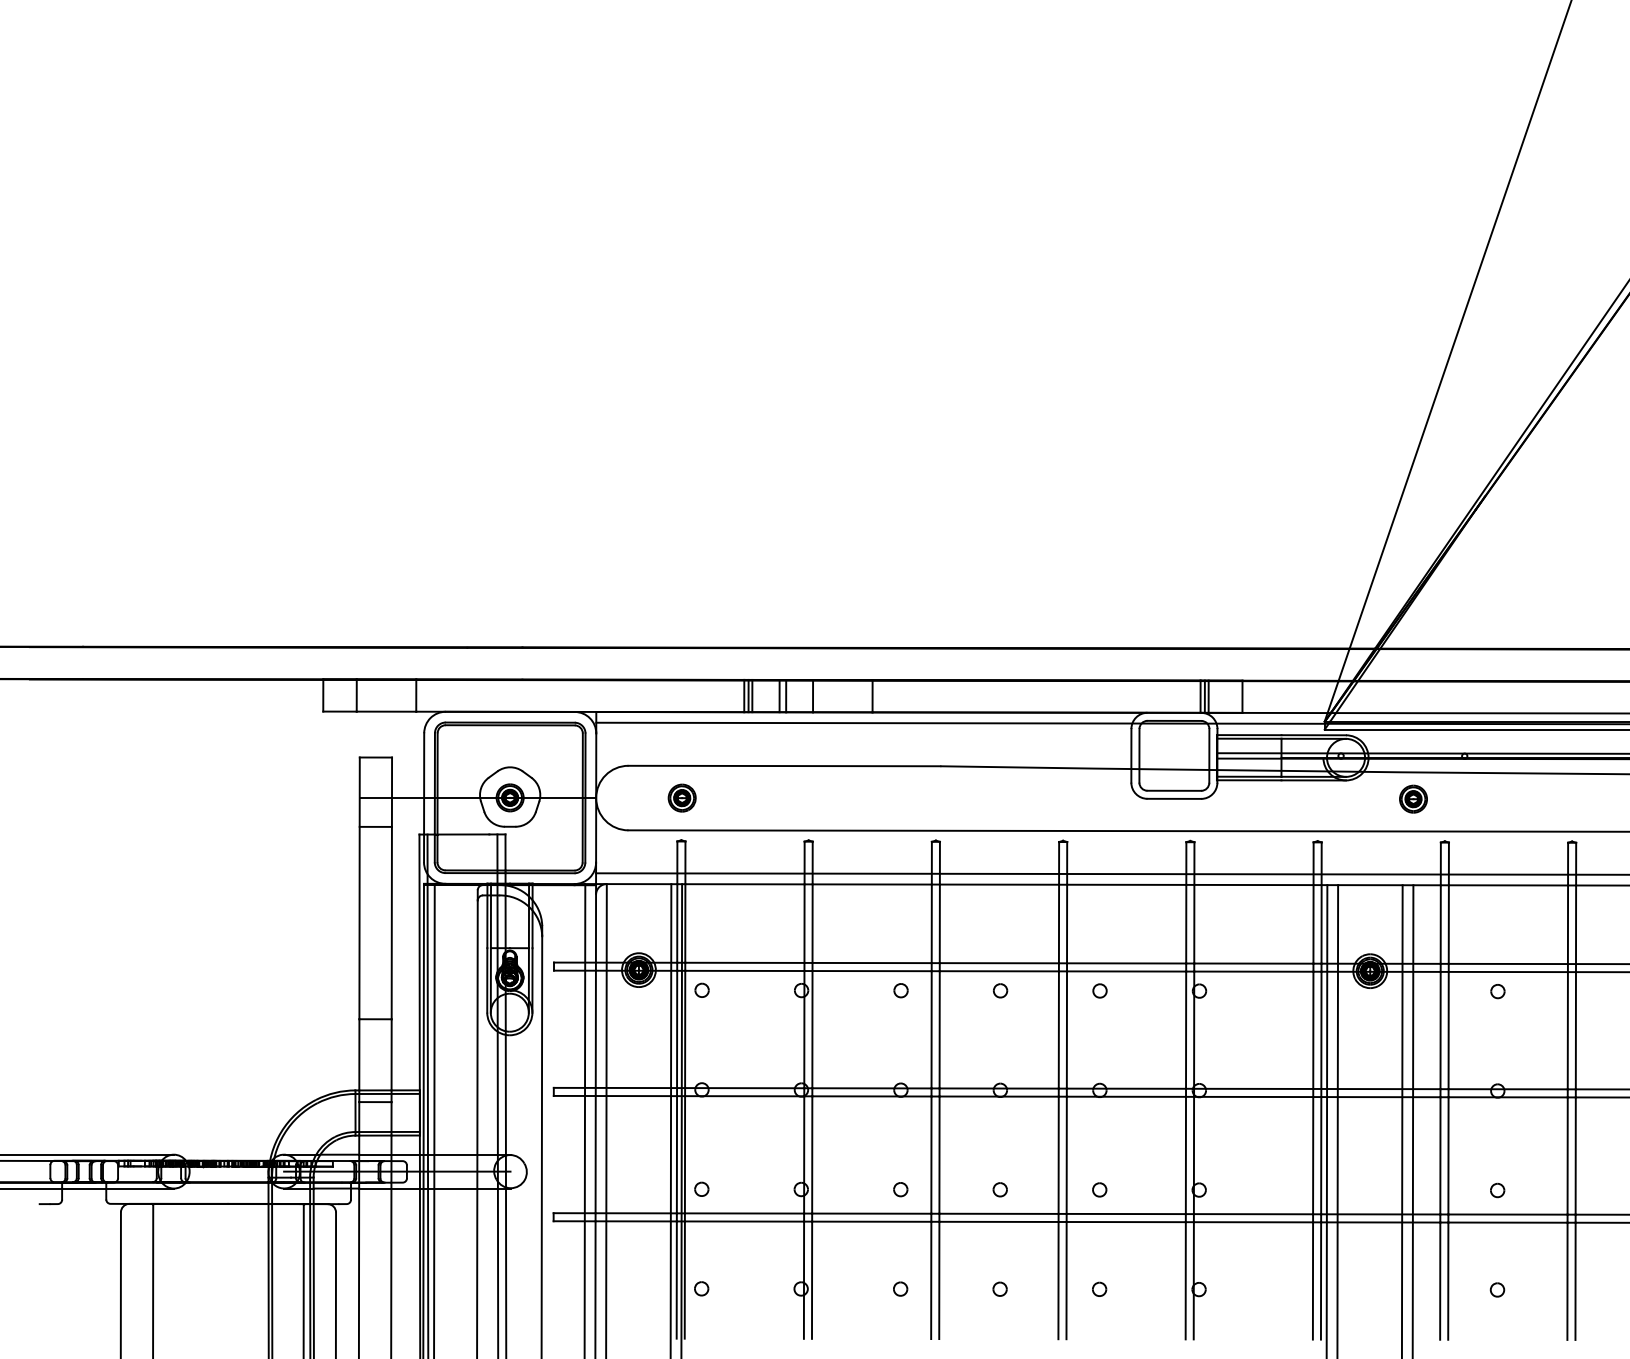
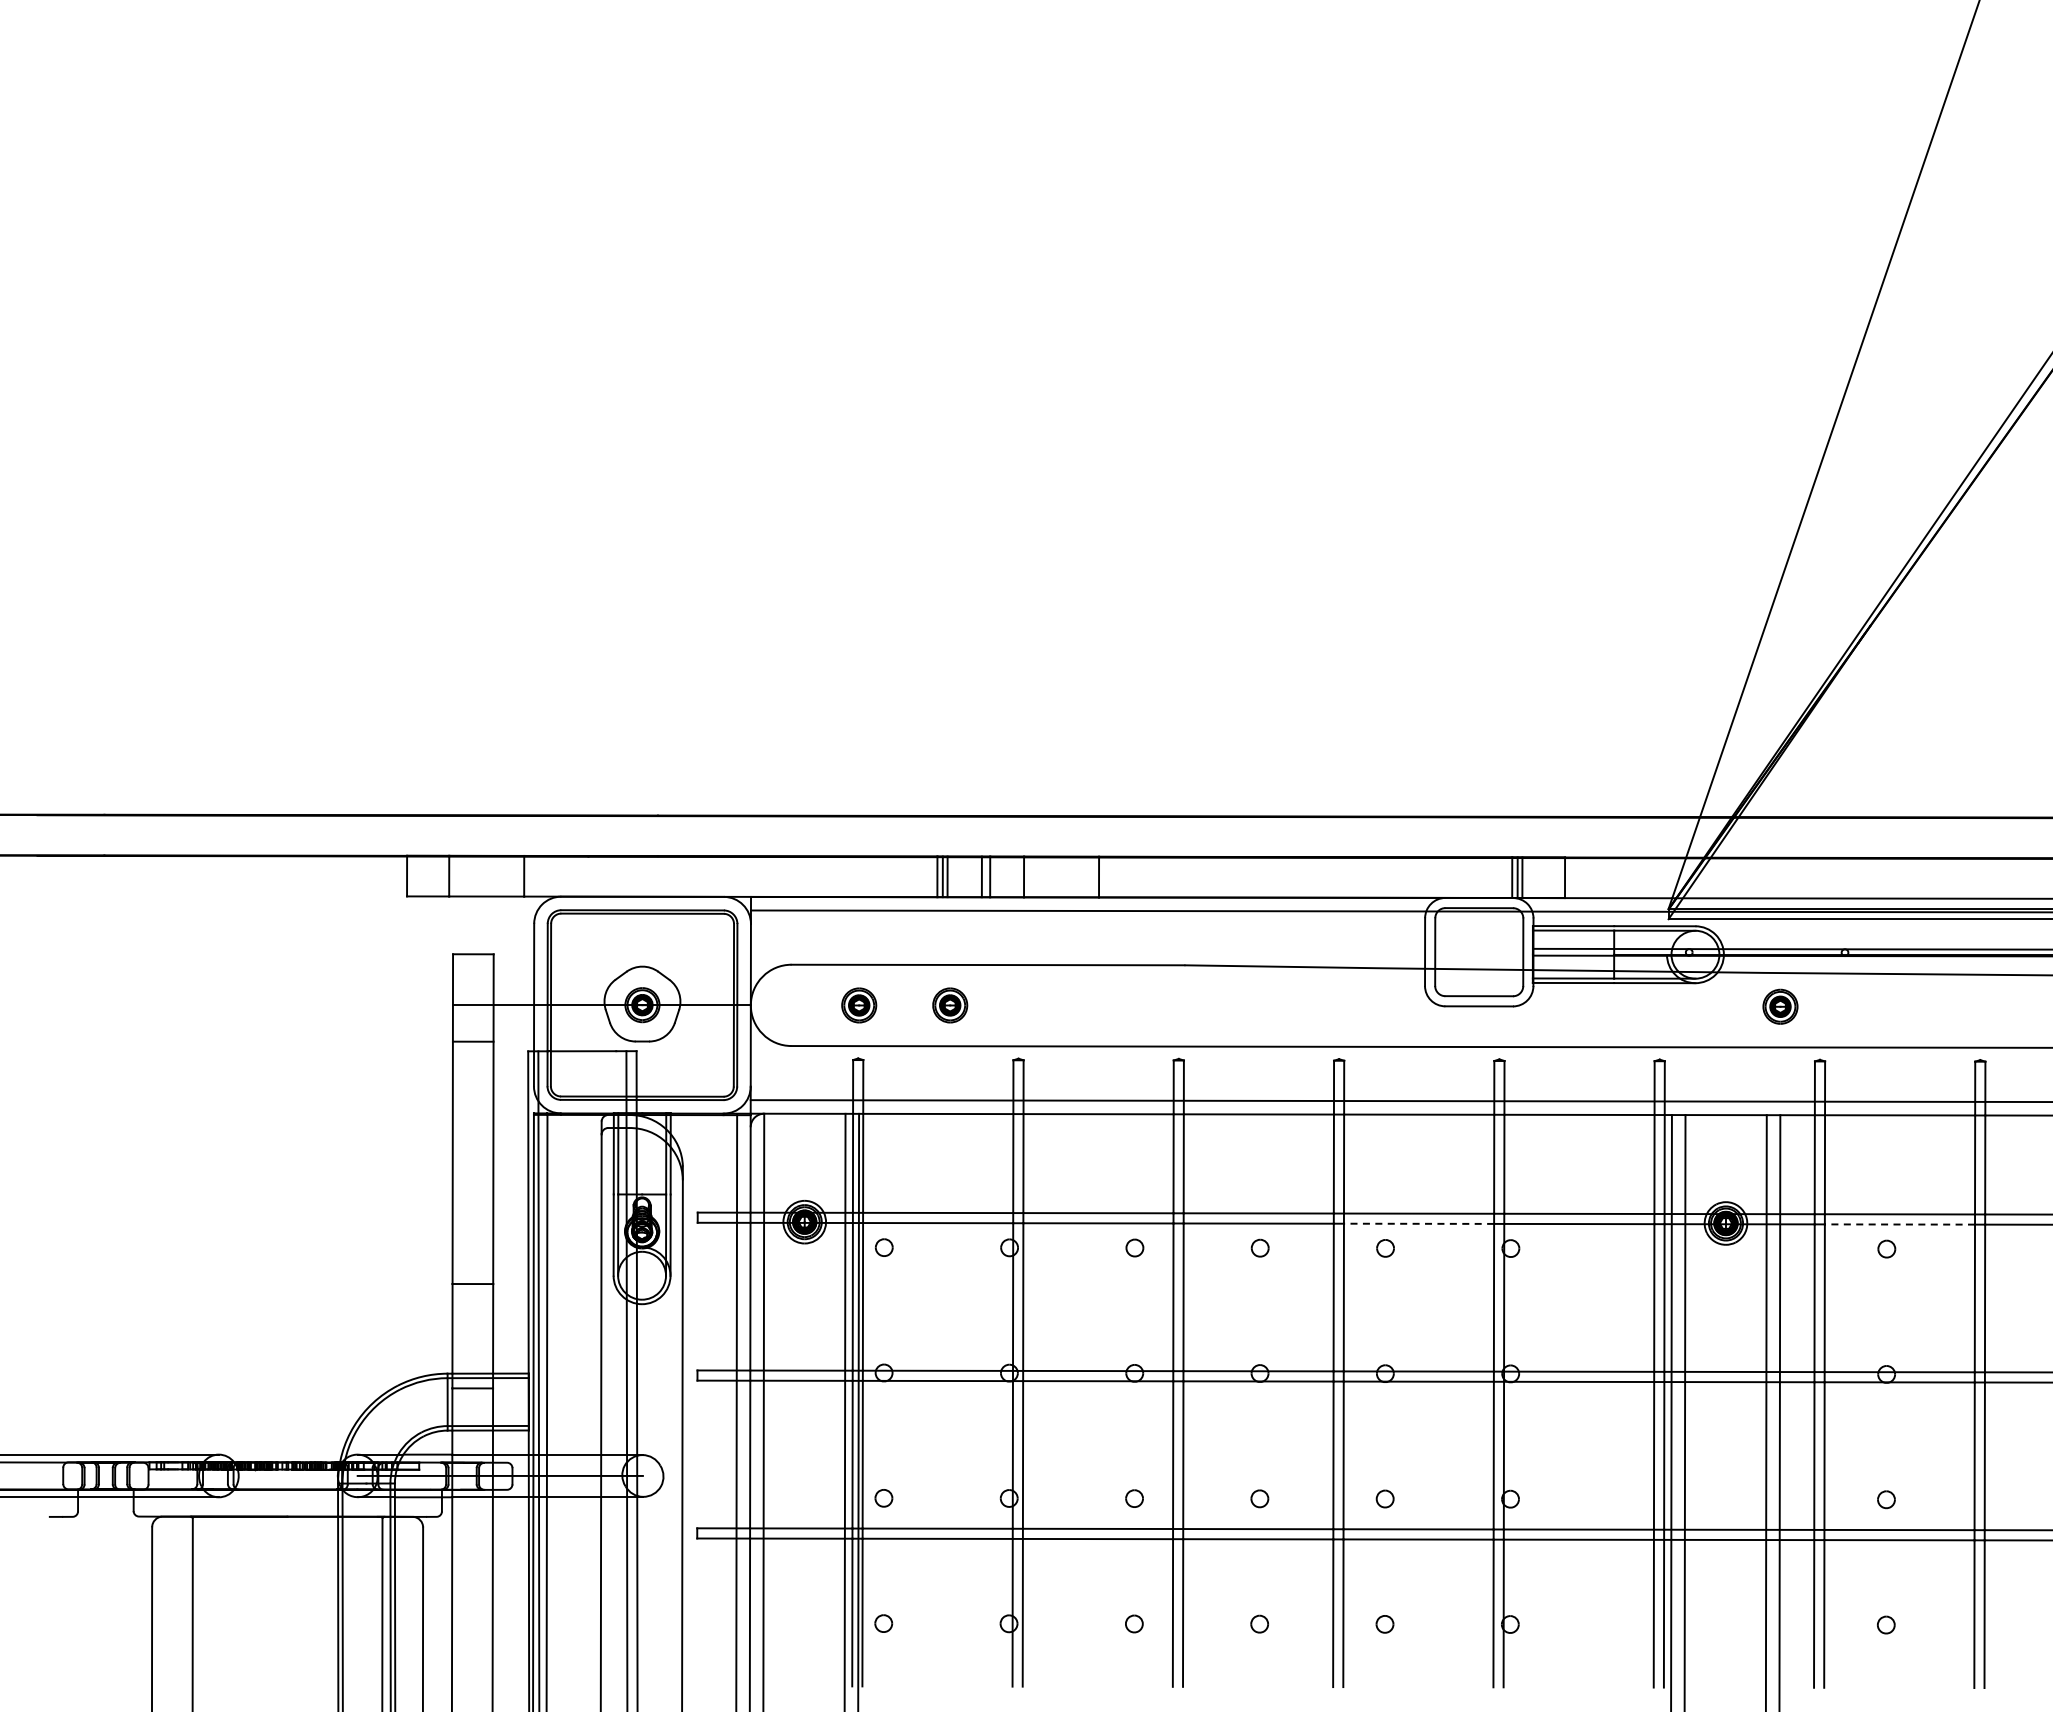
part: (754, 798) -> (950, 1005), added
line: (1126, 971) -> (1418, 1223), solid -> dashed
line: (1507, 972) -> (1899, 1224), solid -> dashed

